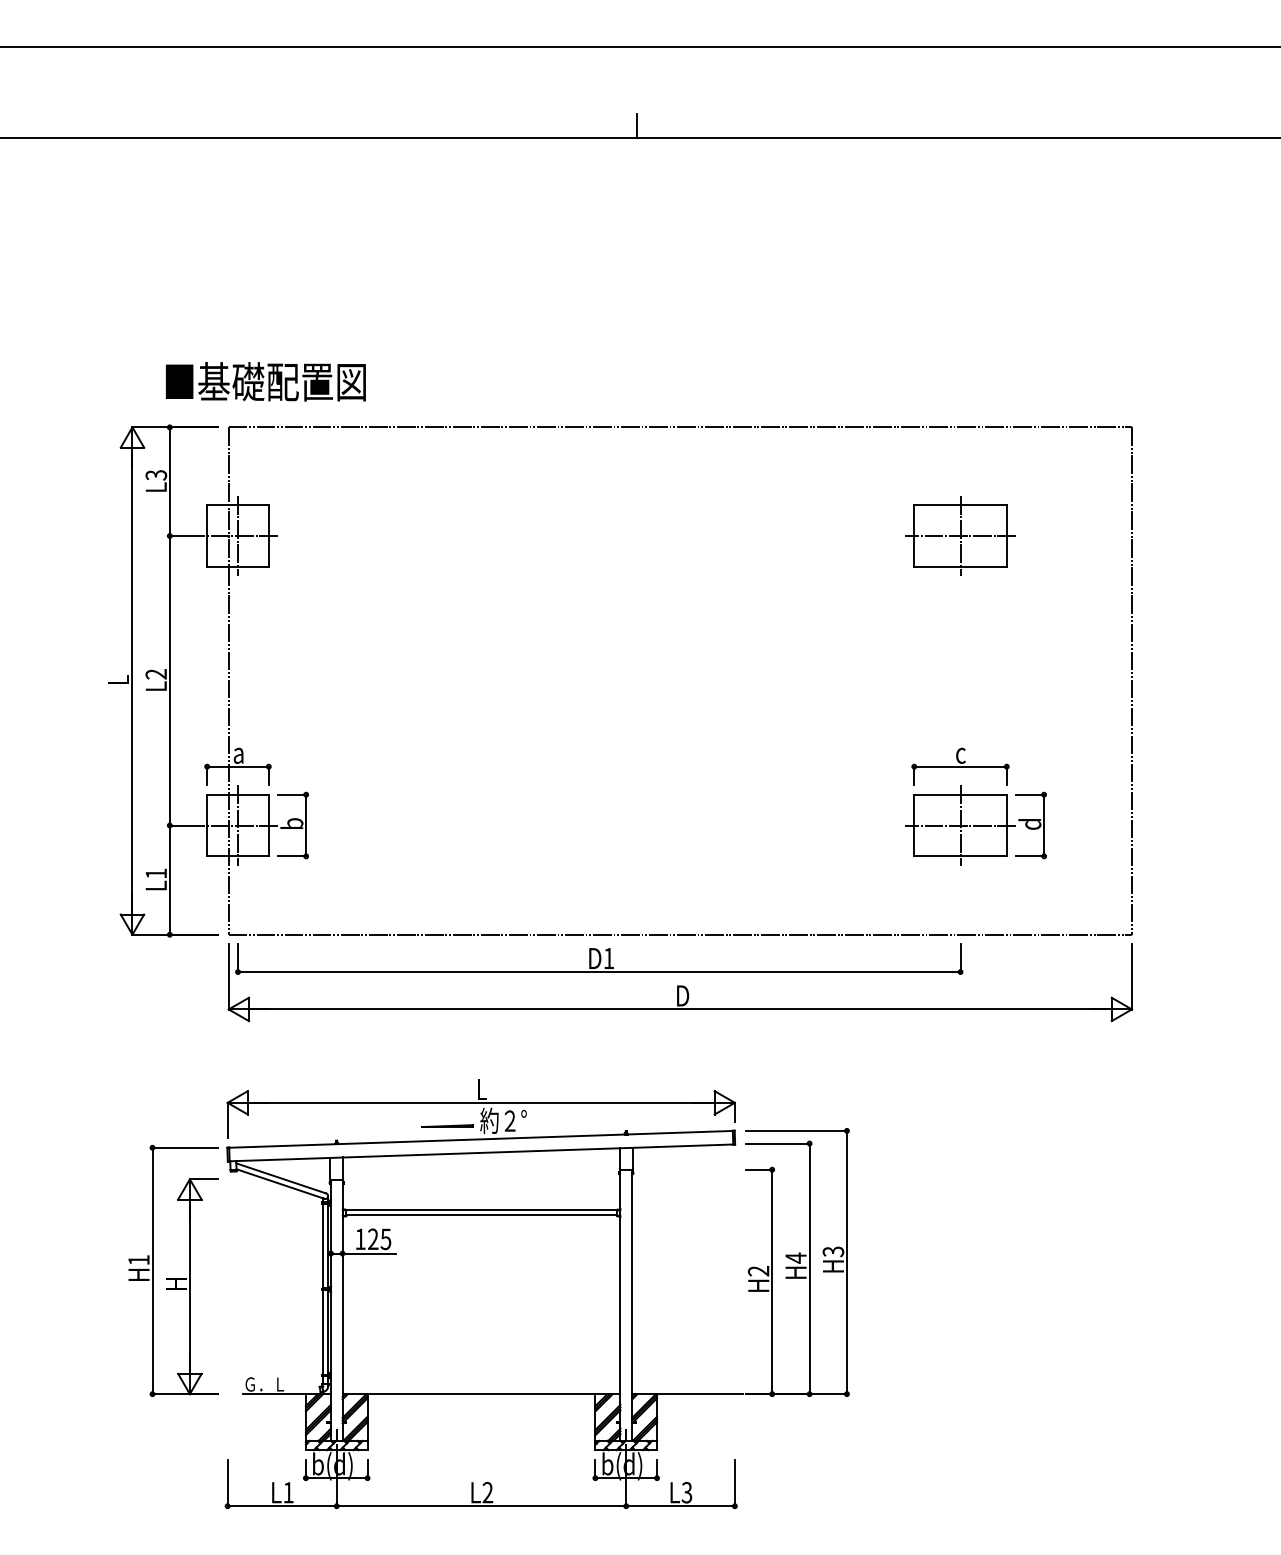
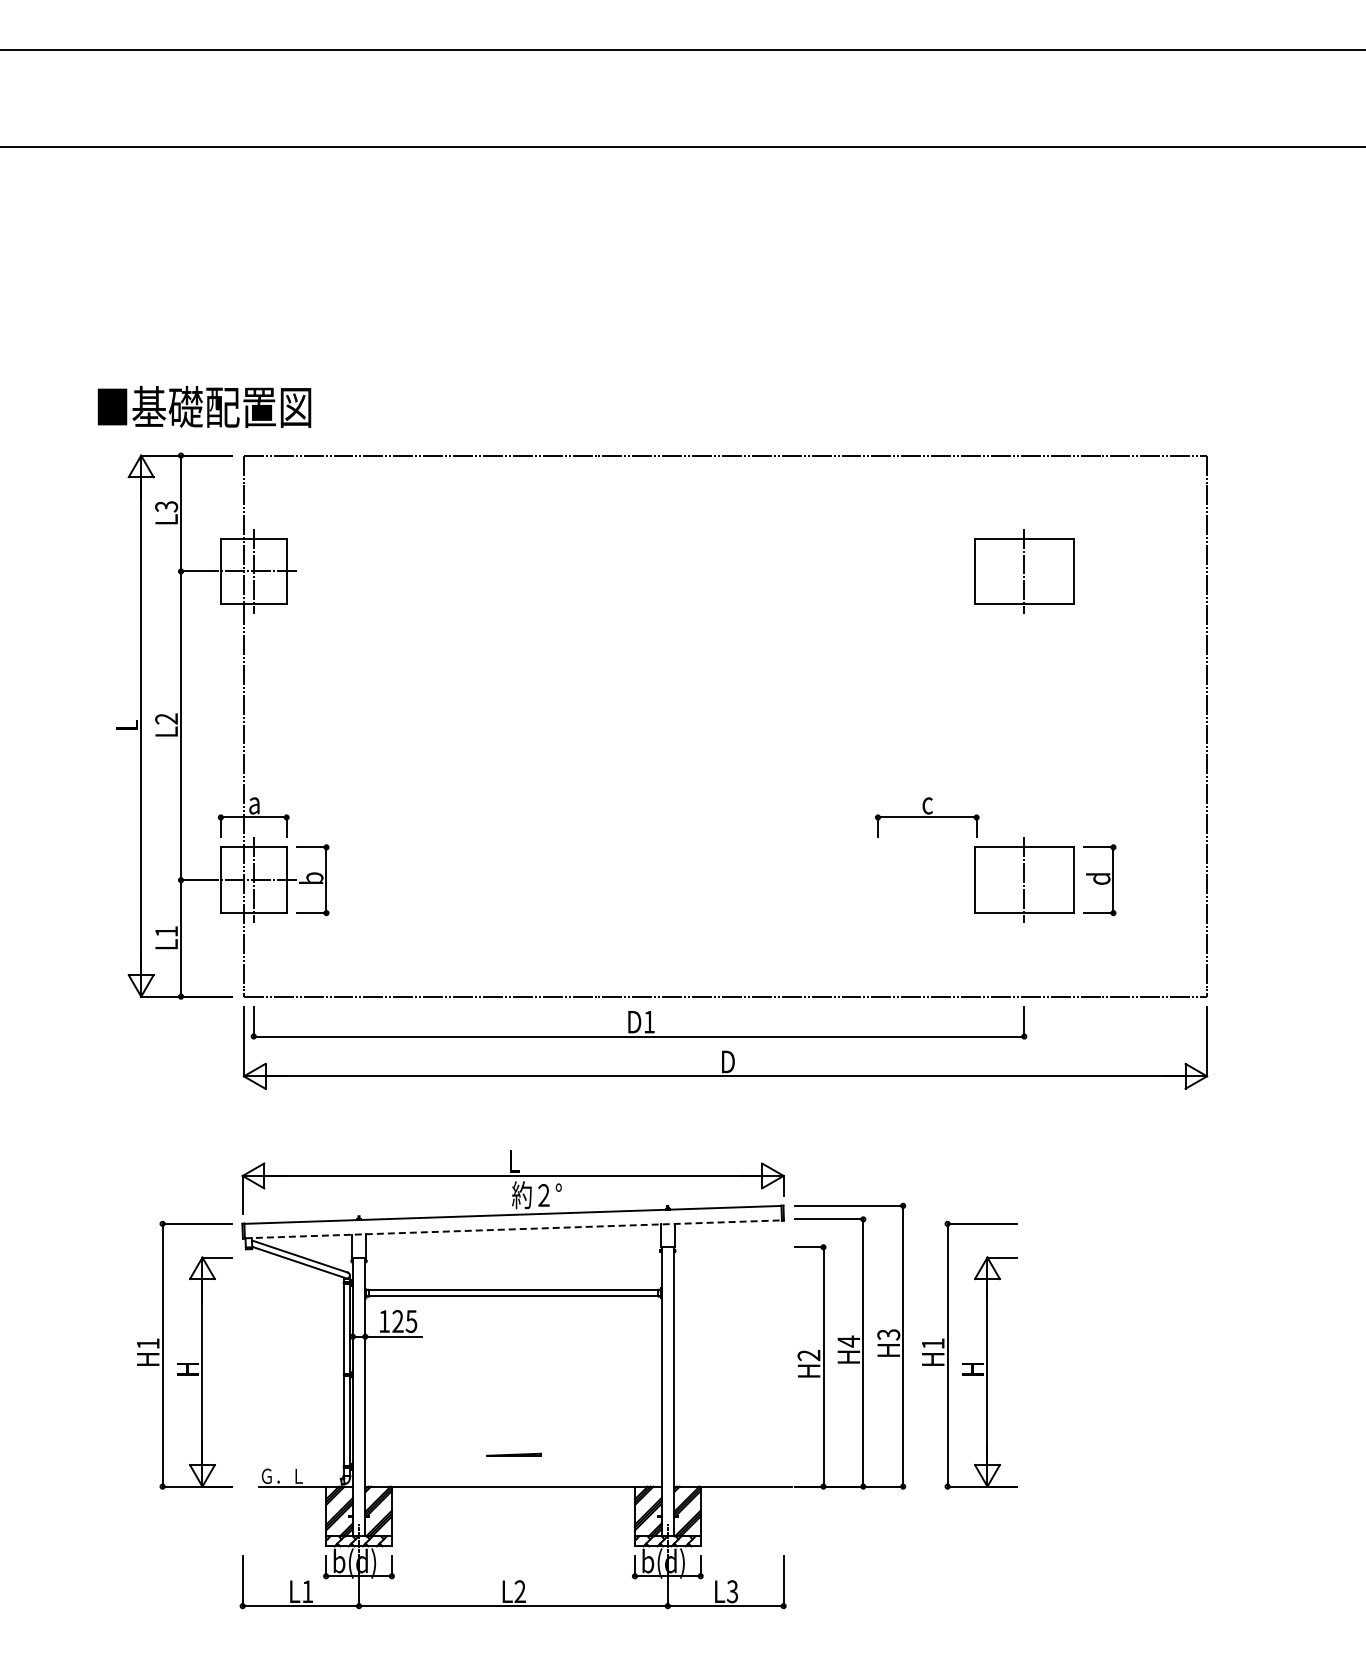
line: (636, 125) -> (678, 133), removed
text: (265, 382) -> (204, 407), moved
line: (960, 536) -> (1024, 571), removed
part: (960, 766) -> (927, 817), moved
line: (960, 825) -> (1024, 880), removed
line: (446, 1125) -> (513, 1454), moved
line: (481, 1153) -> (513, 1229), solid -> dashed
part: (909, 1278) -> (969, 1363), added

